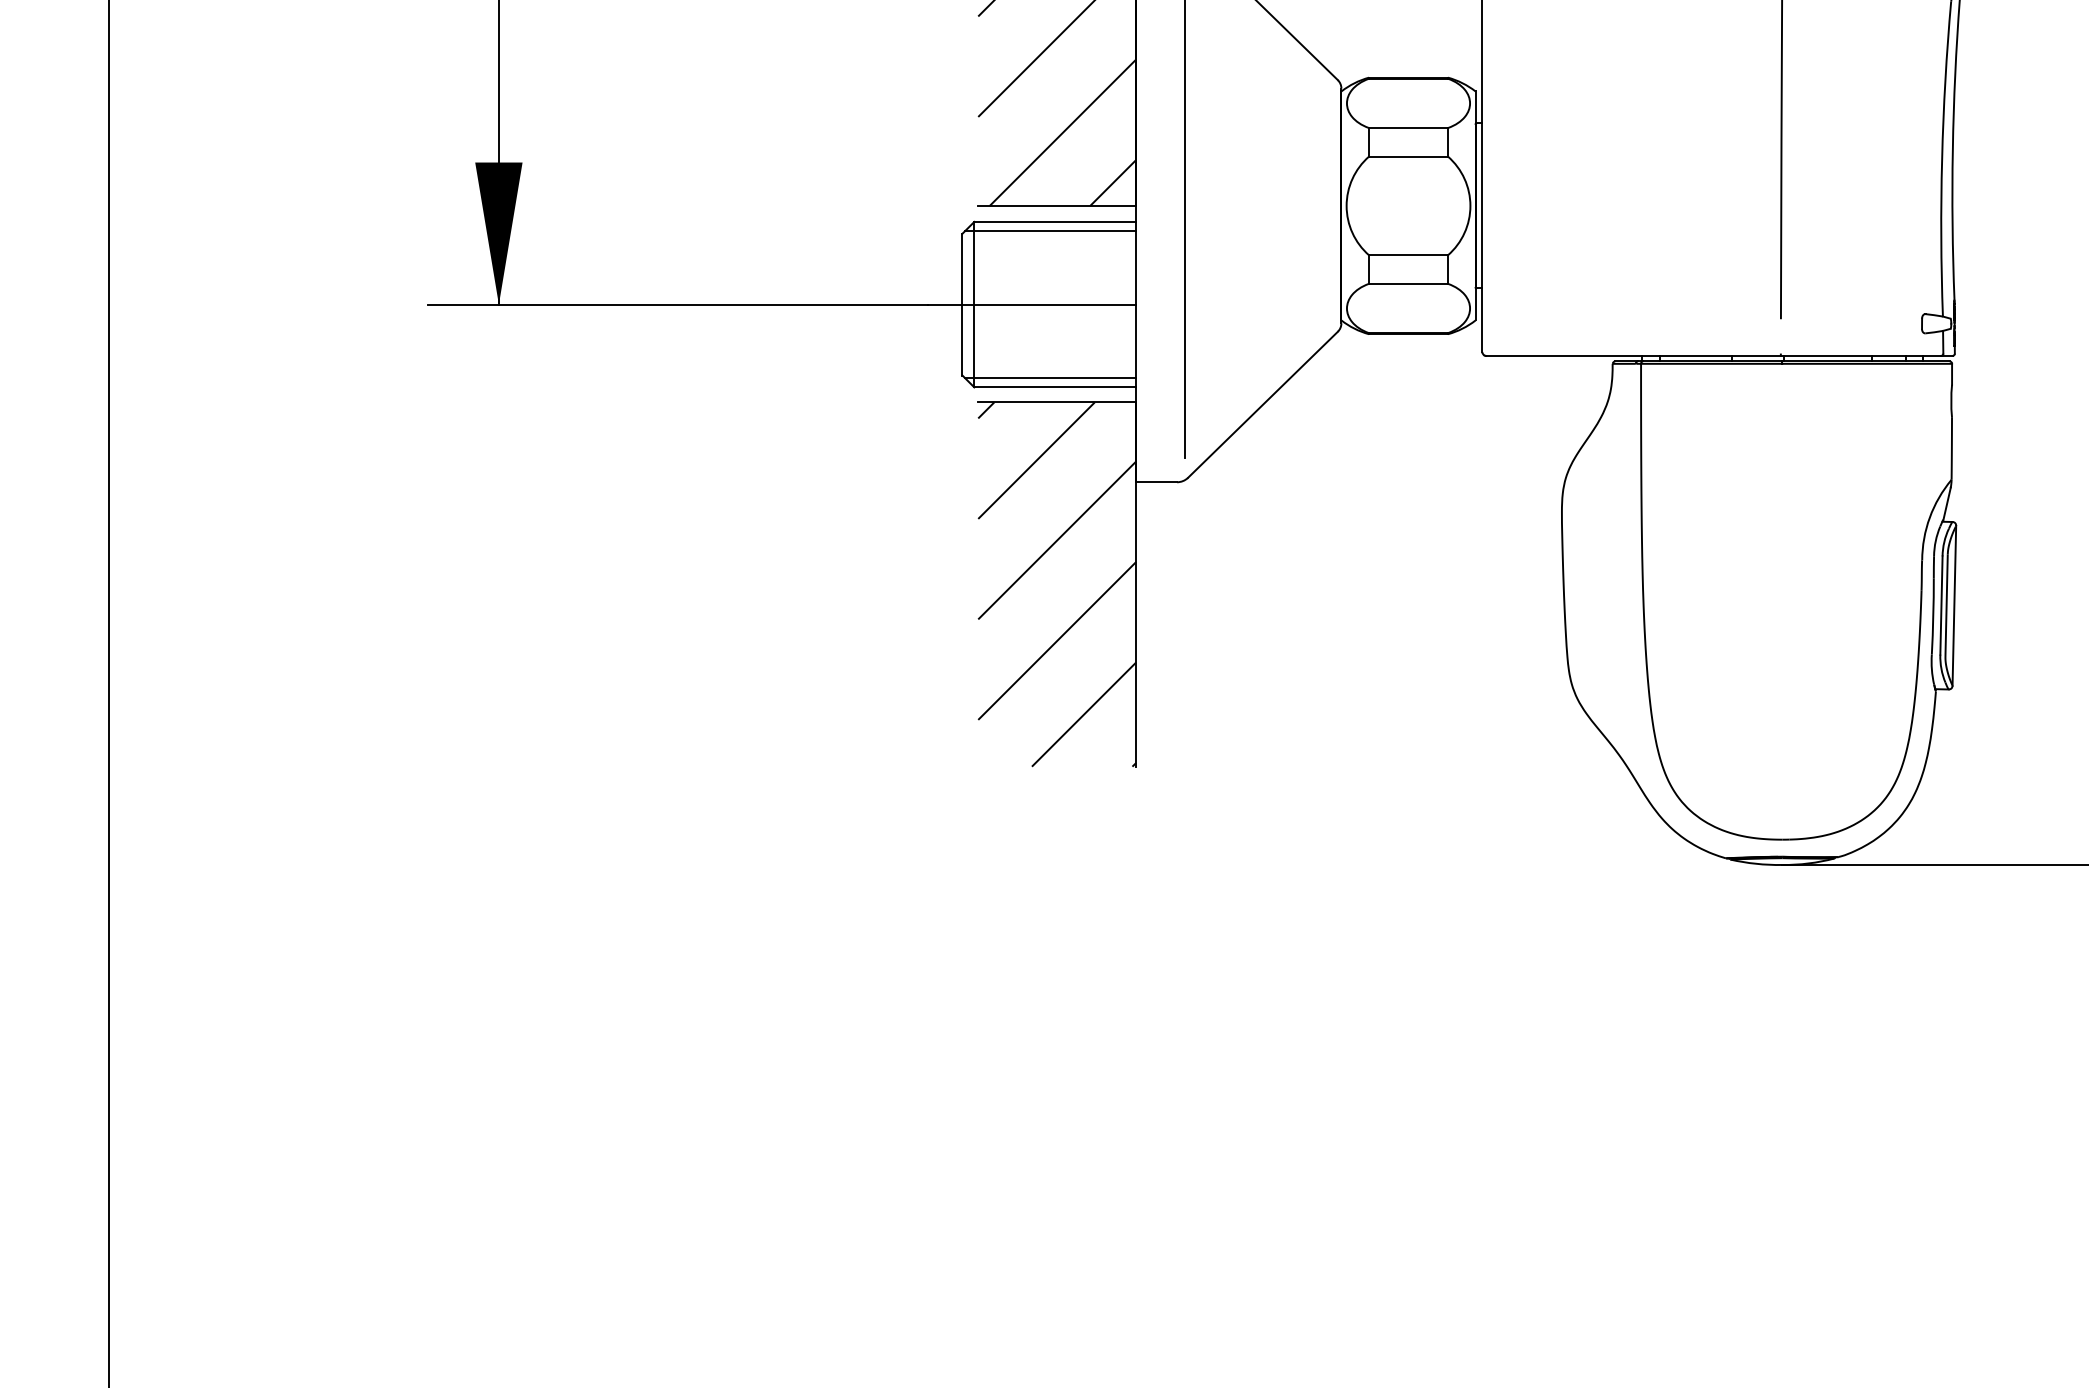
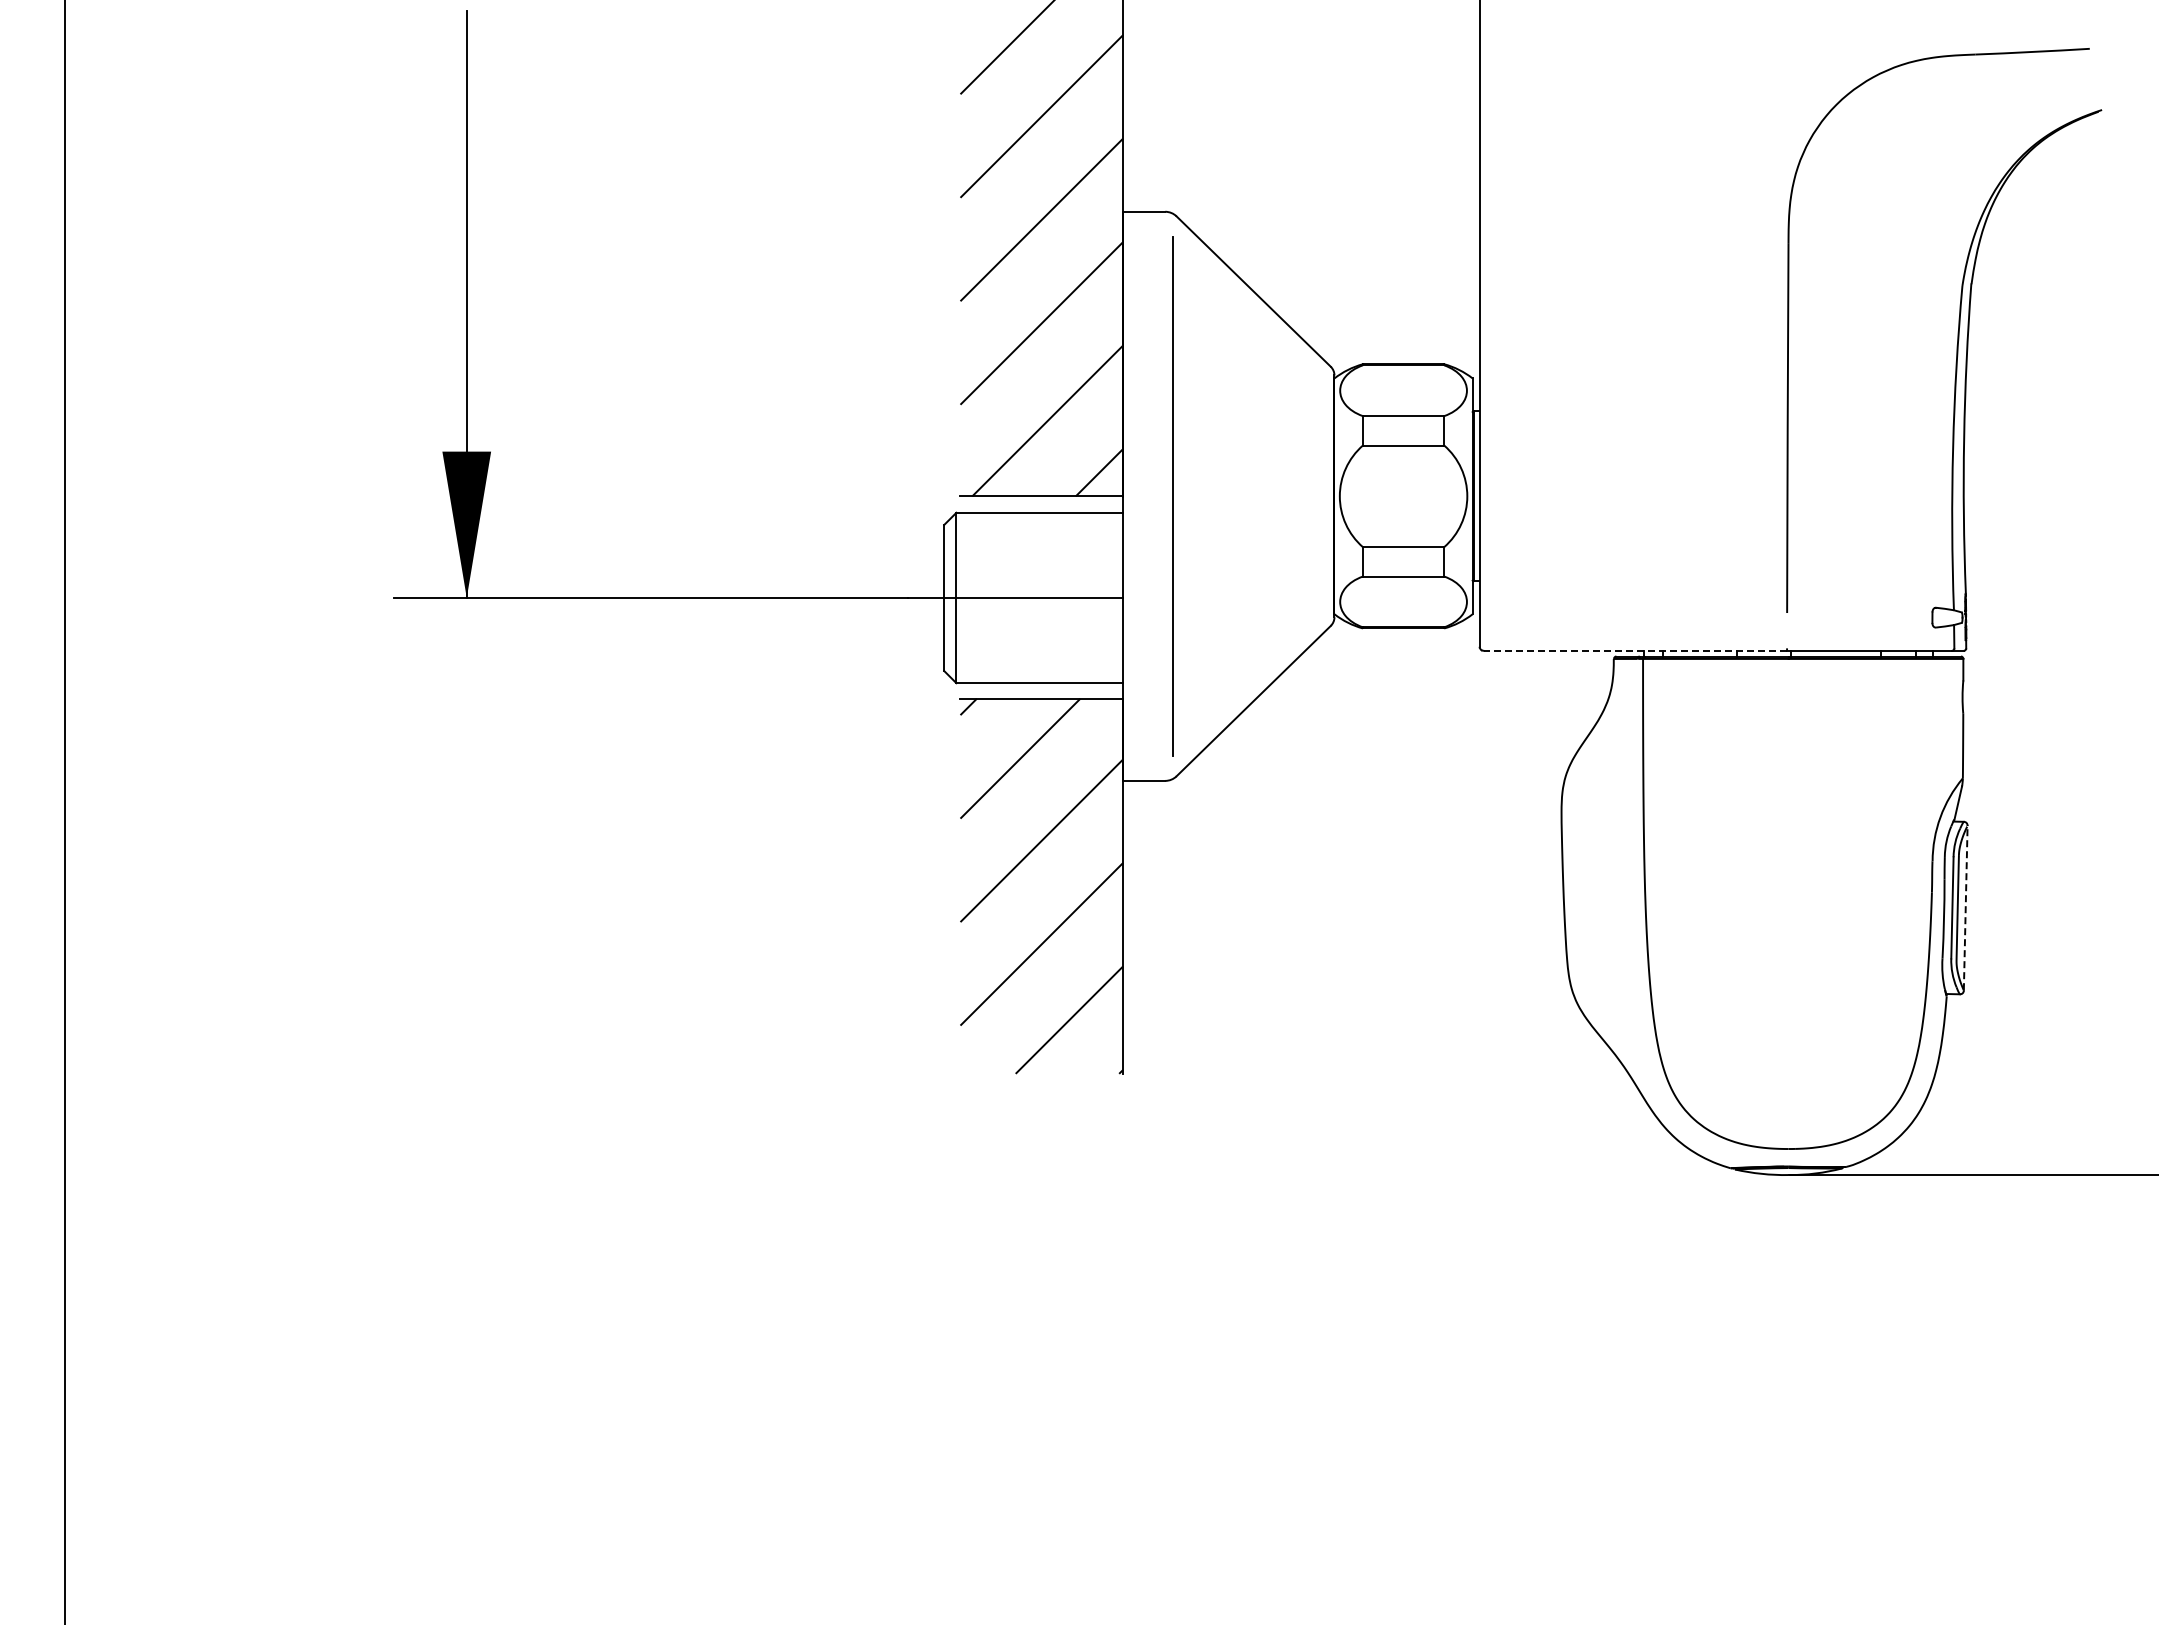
line: (1050, 231) -> (1034, 522), removed
line: (1633, 355) -> (1635, 650), solid -> dashed
line: (1050, 377) -> (1034, 673), removed
line: (1954, 606) -> (1965, 908), solid -> dashed

